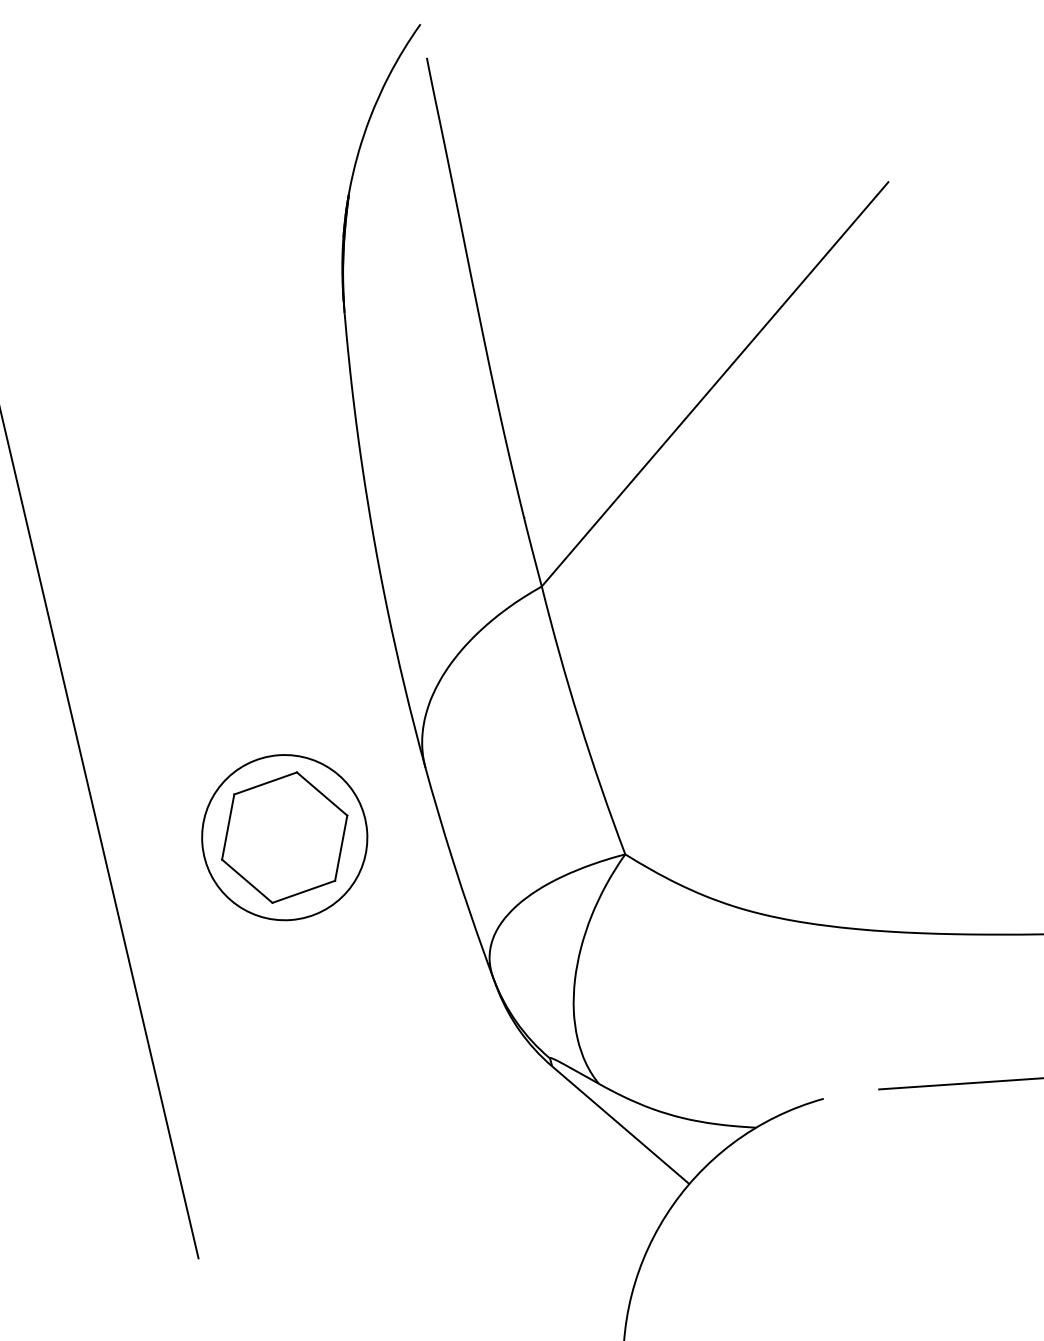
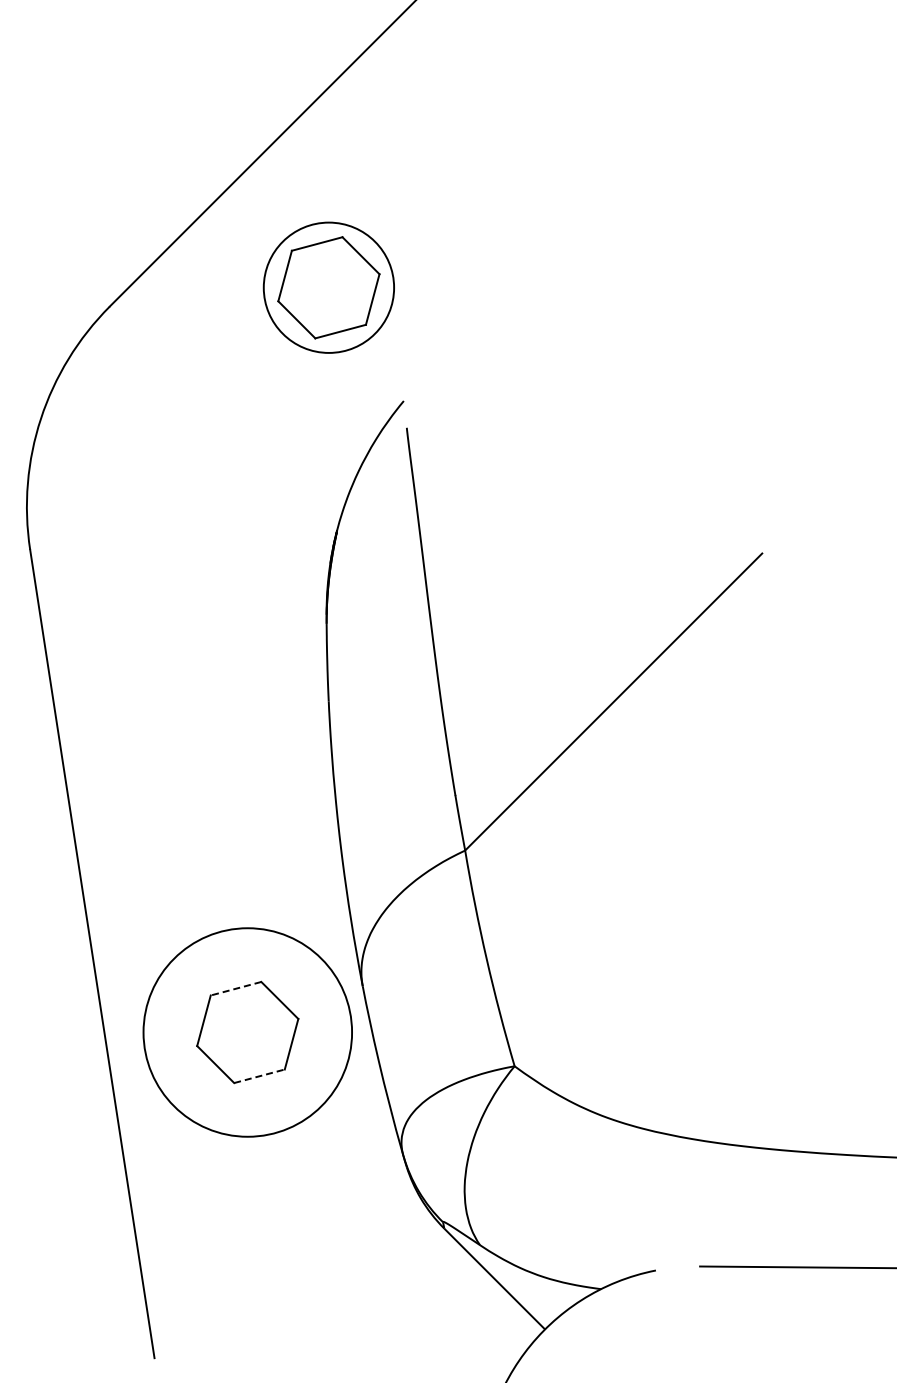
line: (264, 783) -> (235, 988), solid -> dashed
circle: (284, 837) -> (247, 1032), size x1.6
line: (303, 892) -> (259, 1076), solid -> dashed

